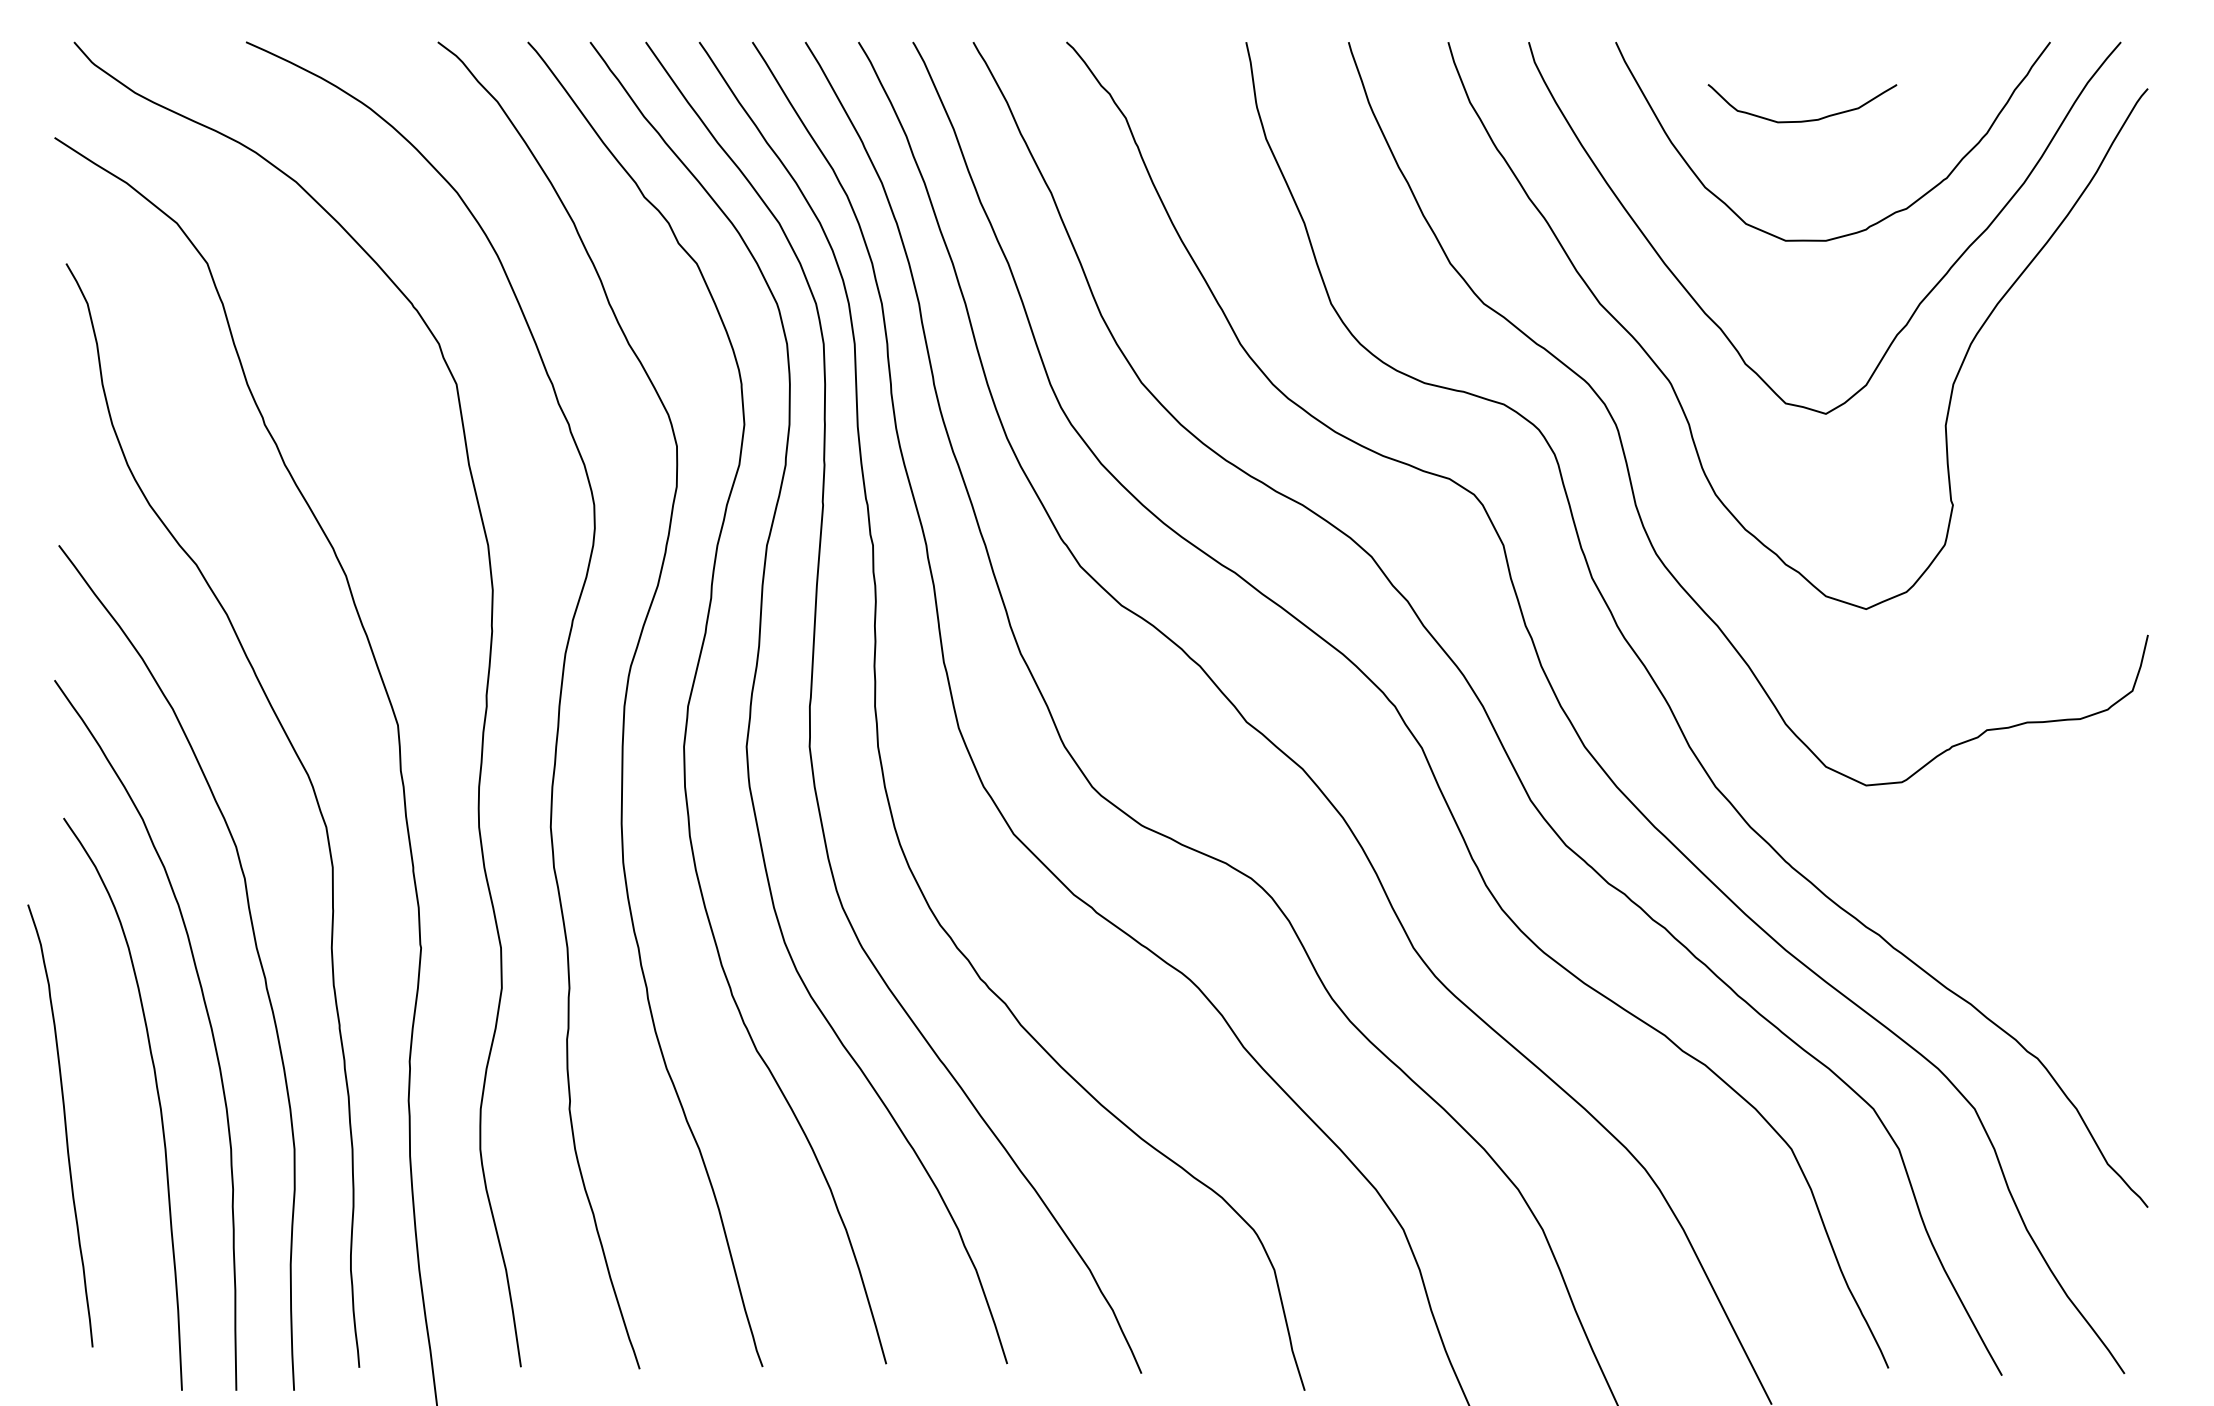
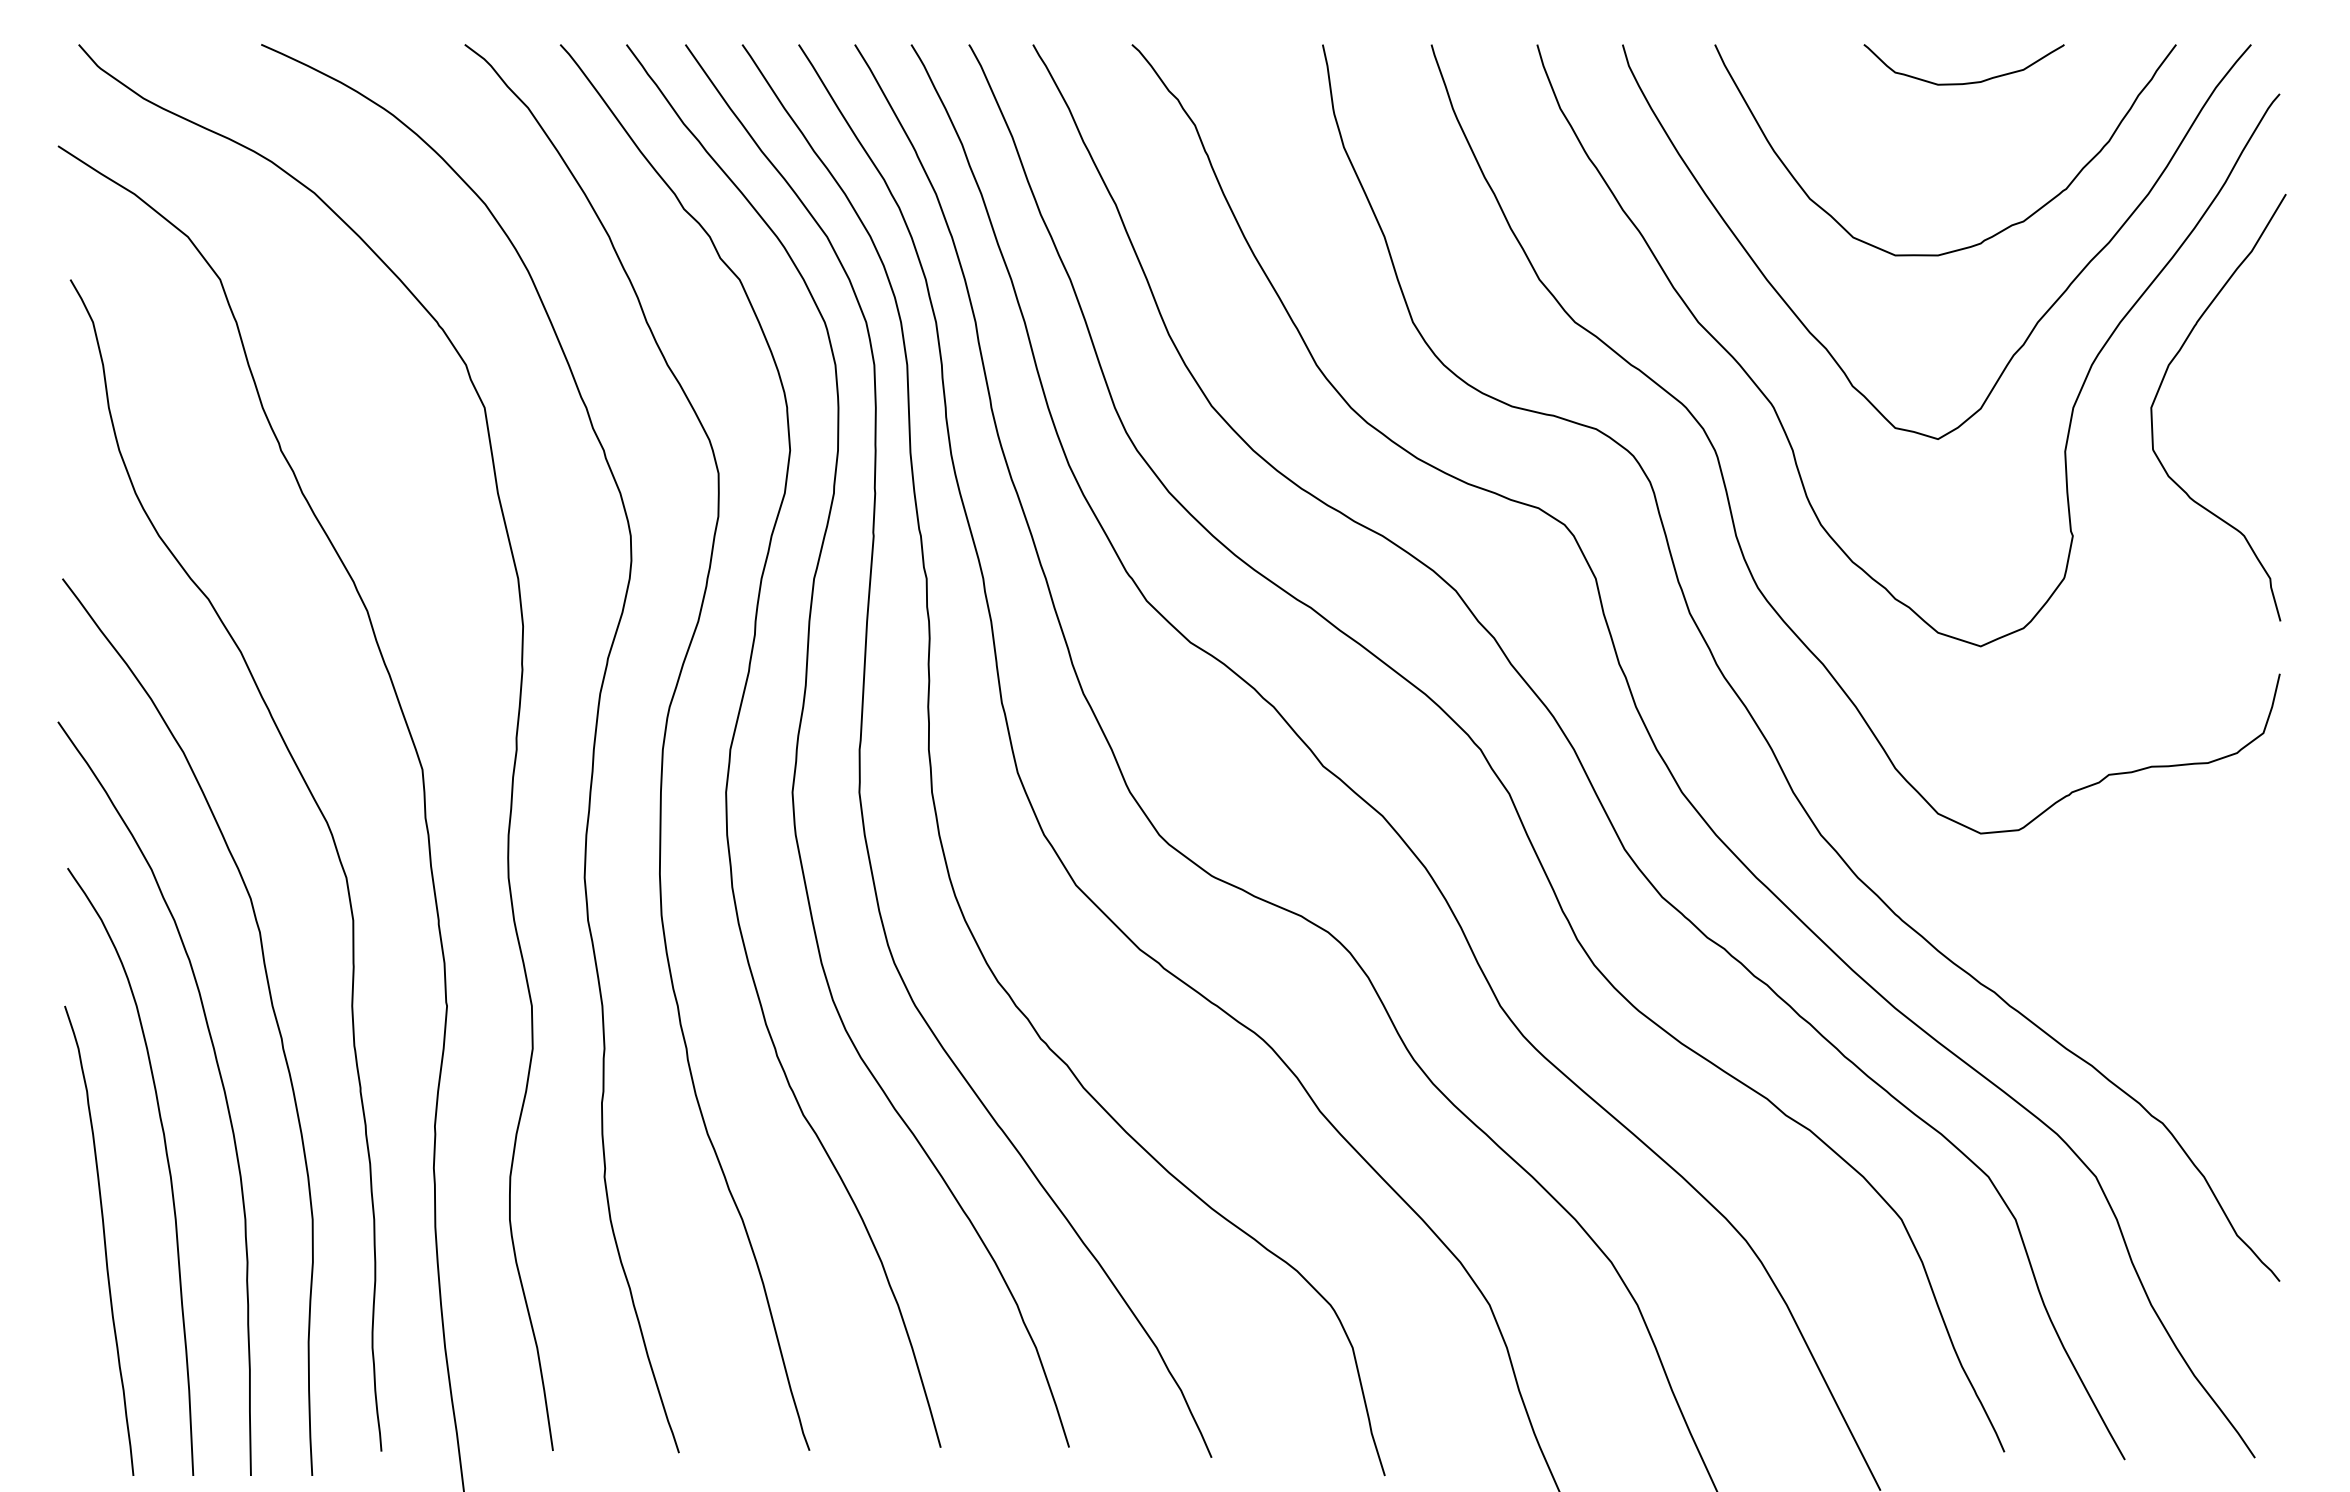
curve: (1803, 120) -> (1965, 82), moved
curve: (2038, 359) -> (2163, 381), added
curve: (64, 1125) -> (103, 1240), moved

